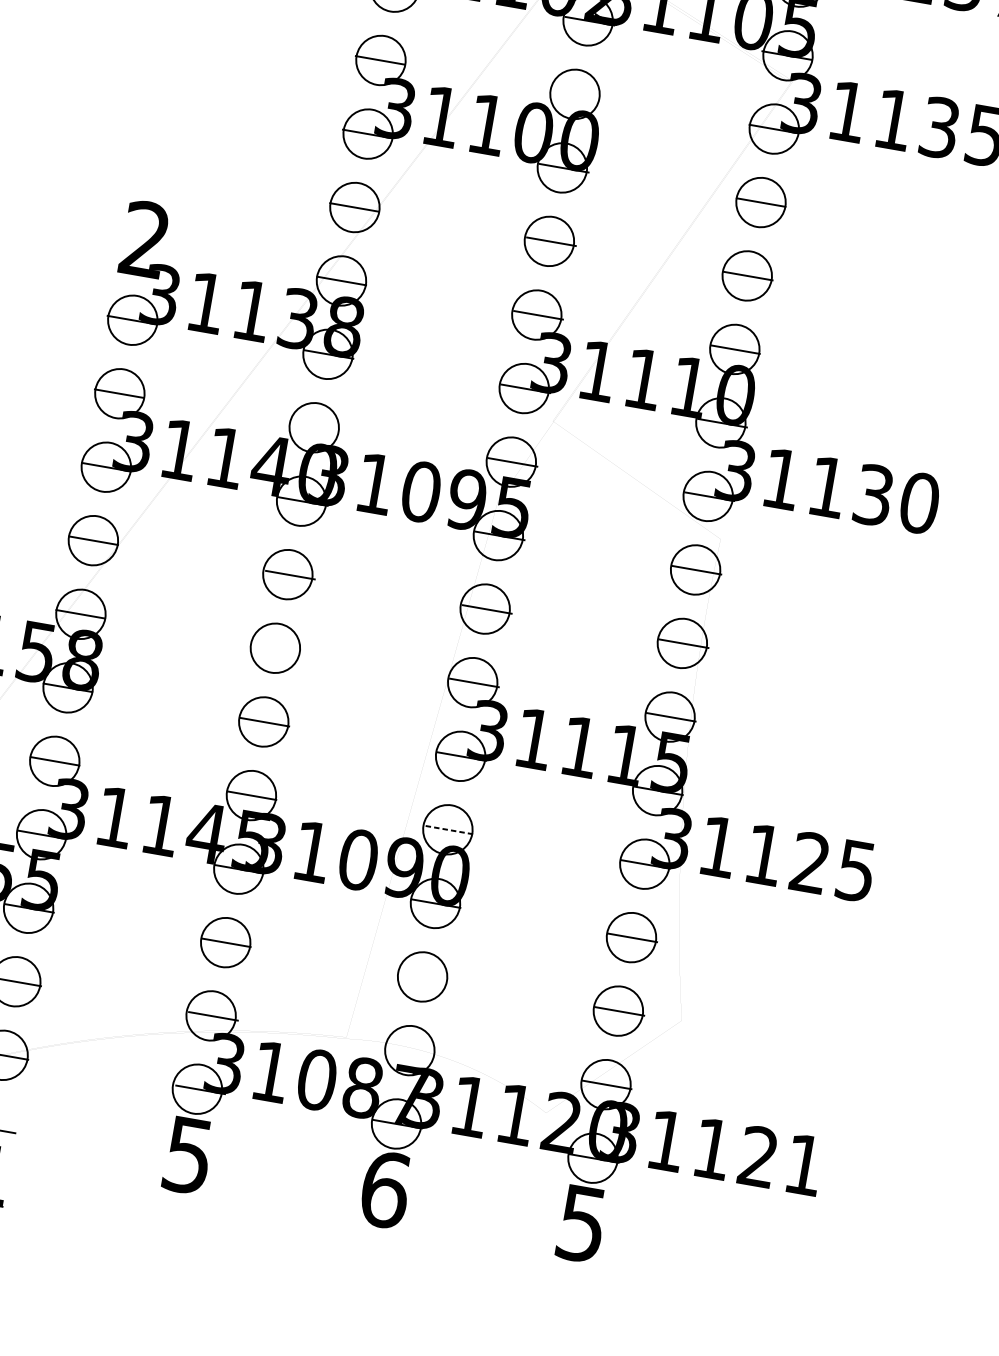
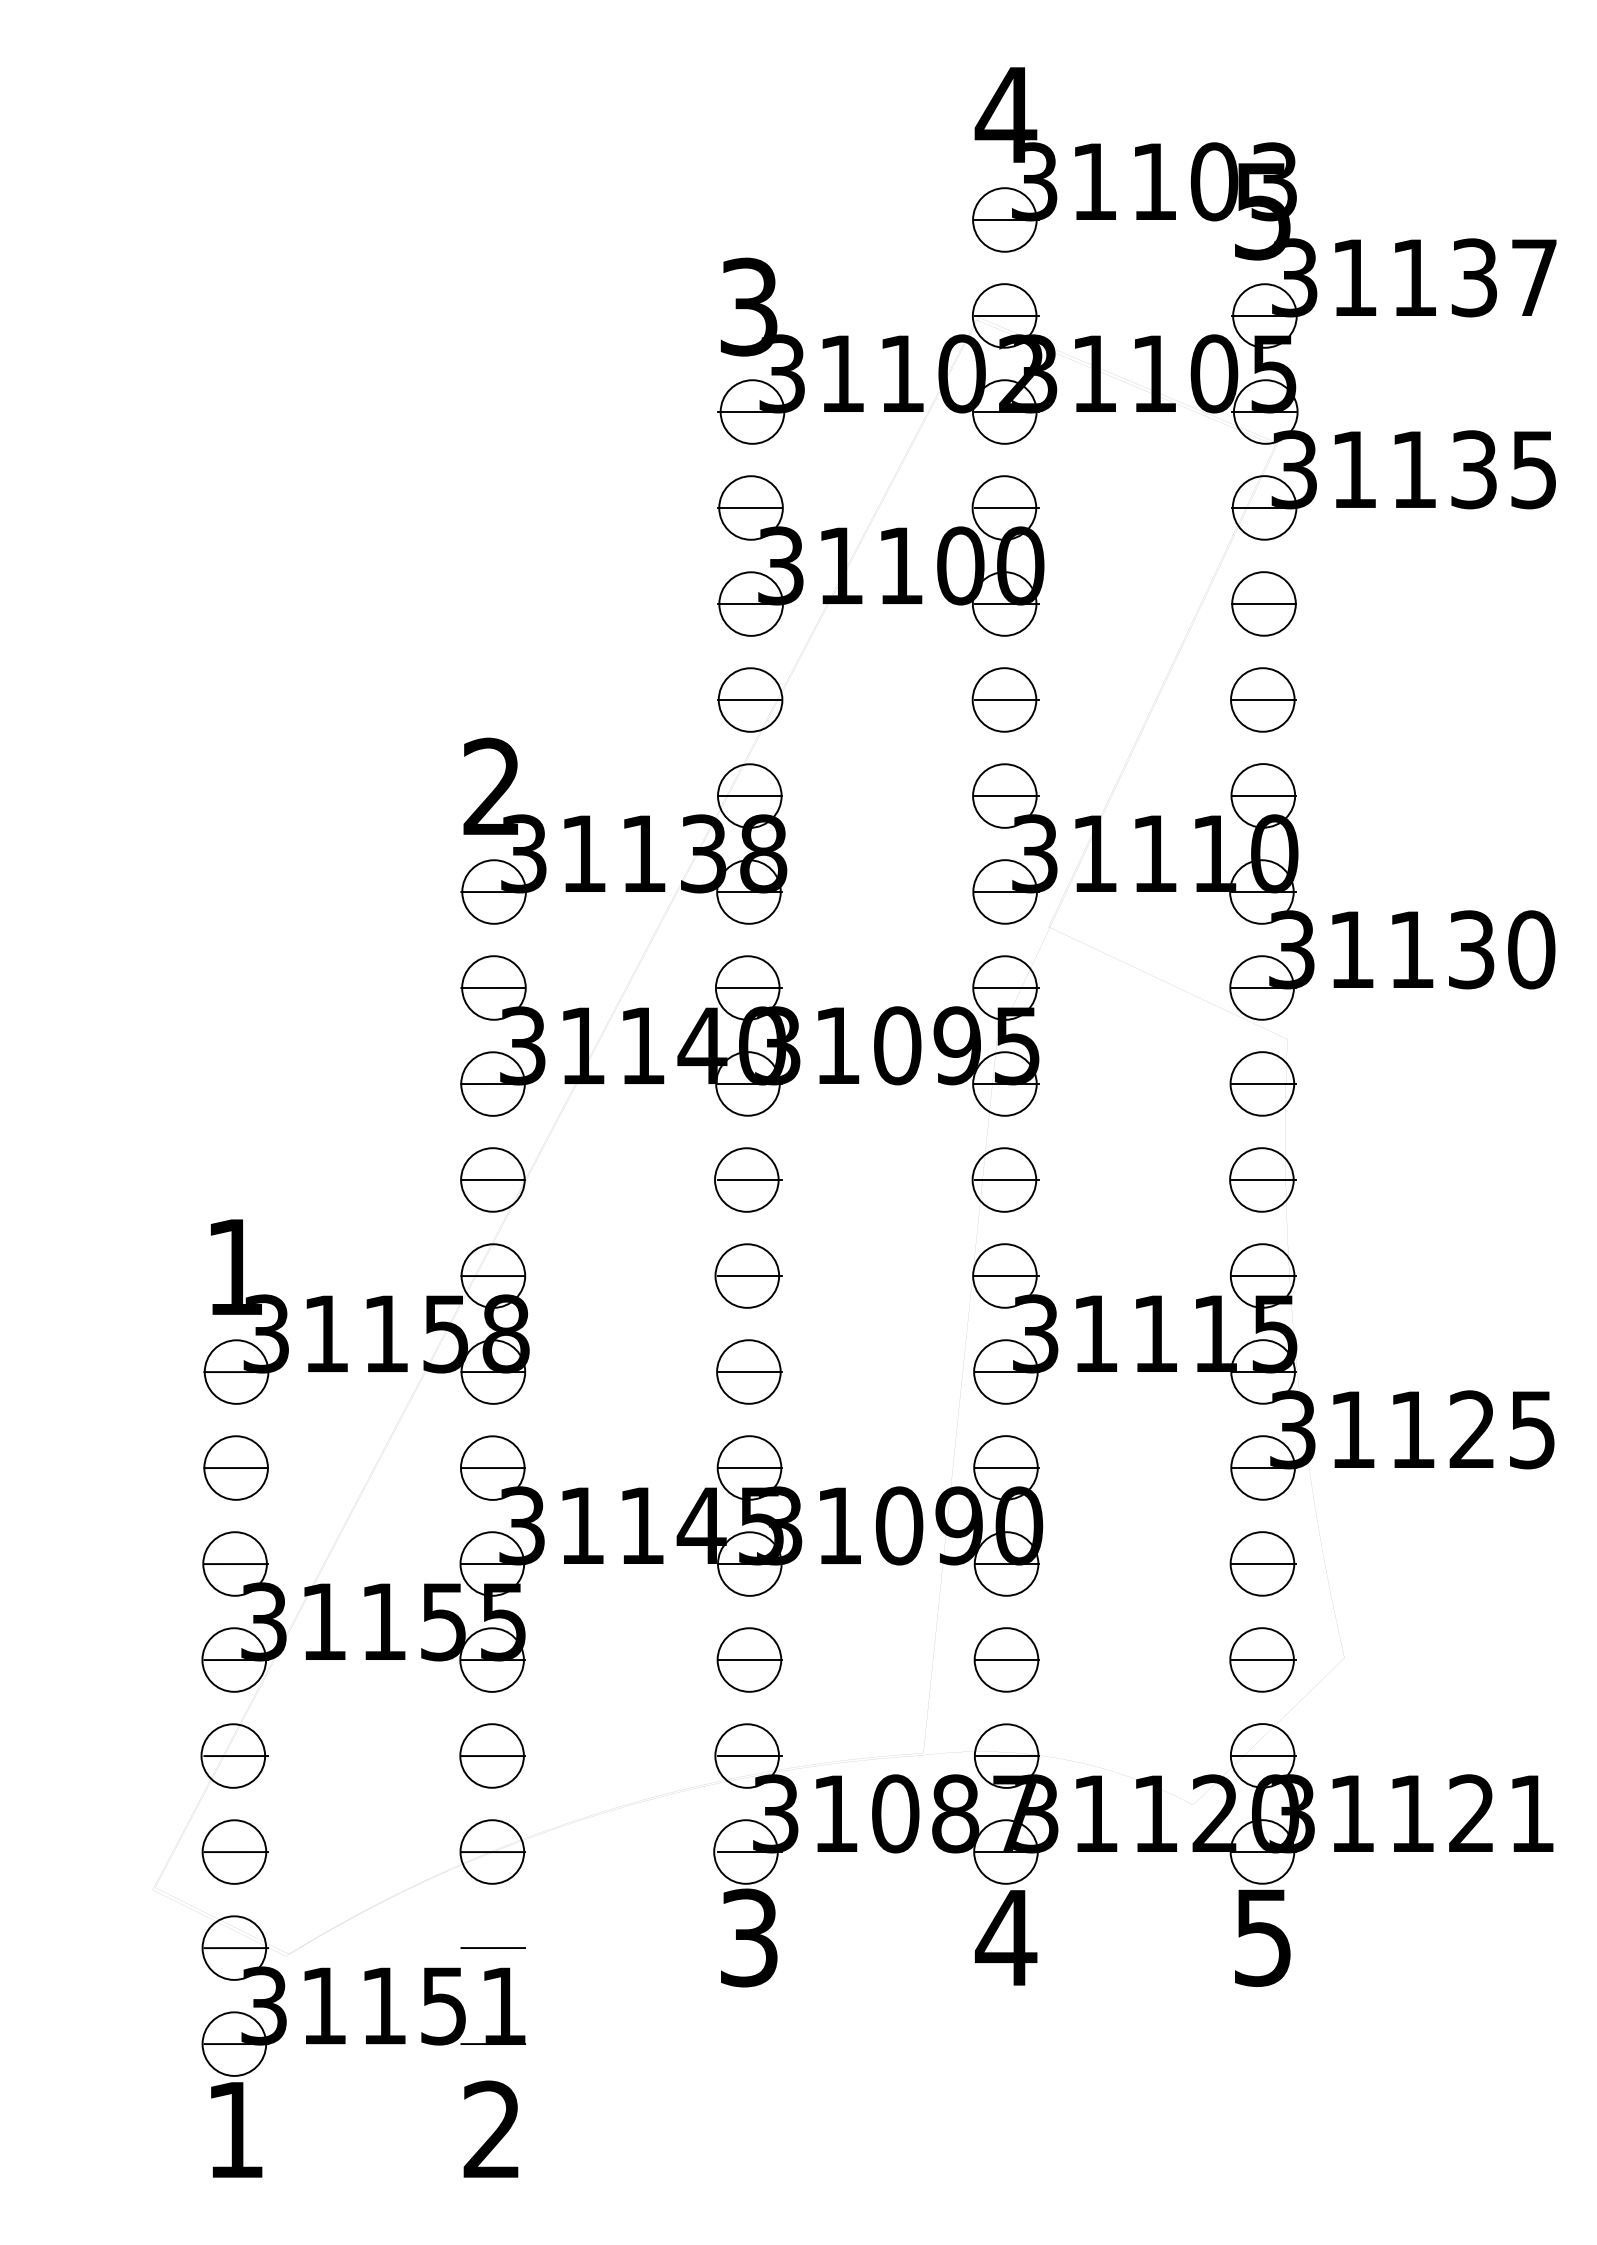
line: (576, 95) -> (1006, 508), added
line: (315, 428) -> (749, 988), added
line: (277, 648) -> (749, 1276), added
line: (449, 829) -> (1007, 1467), dashed -> solid
line: (423, 977) -> (1007, 1660), added
line: (410, 1051) -> (1007, 1756), added
text: (188, 1155) -> (749, 1937), 5 -> 3
text: (384, 1189) -> (1005, 1937), 6 -> 4

